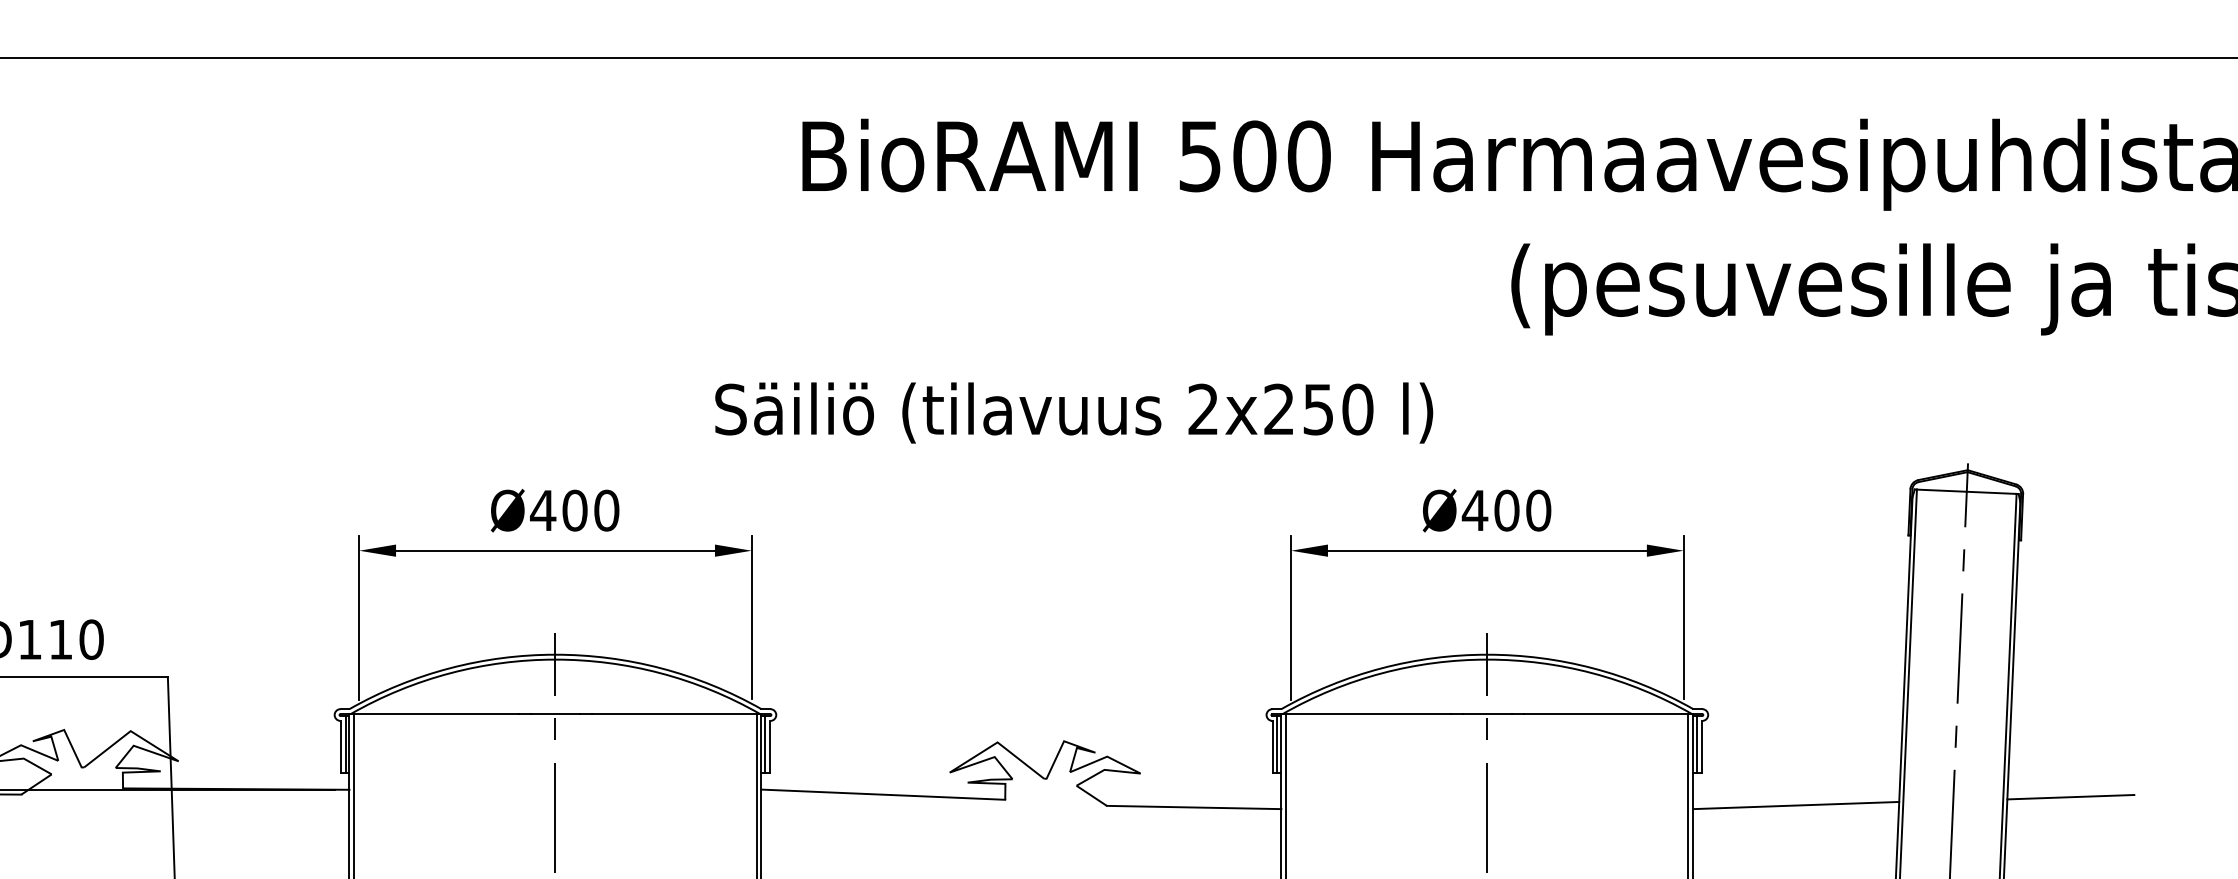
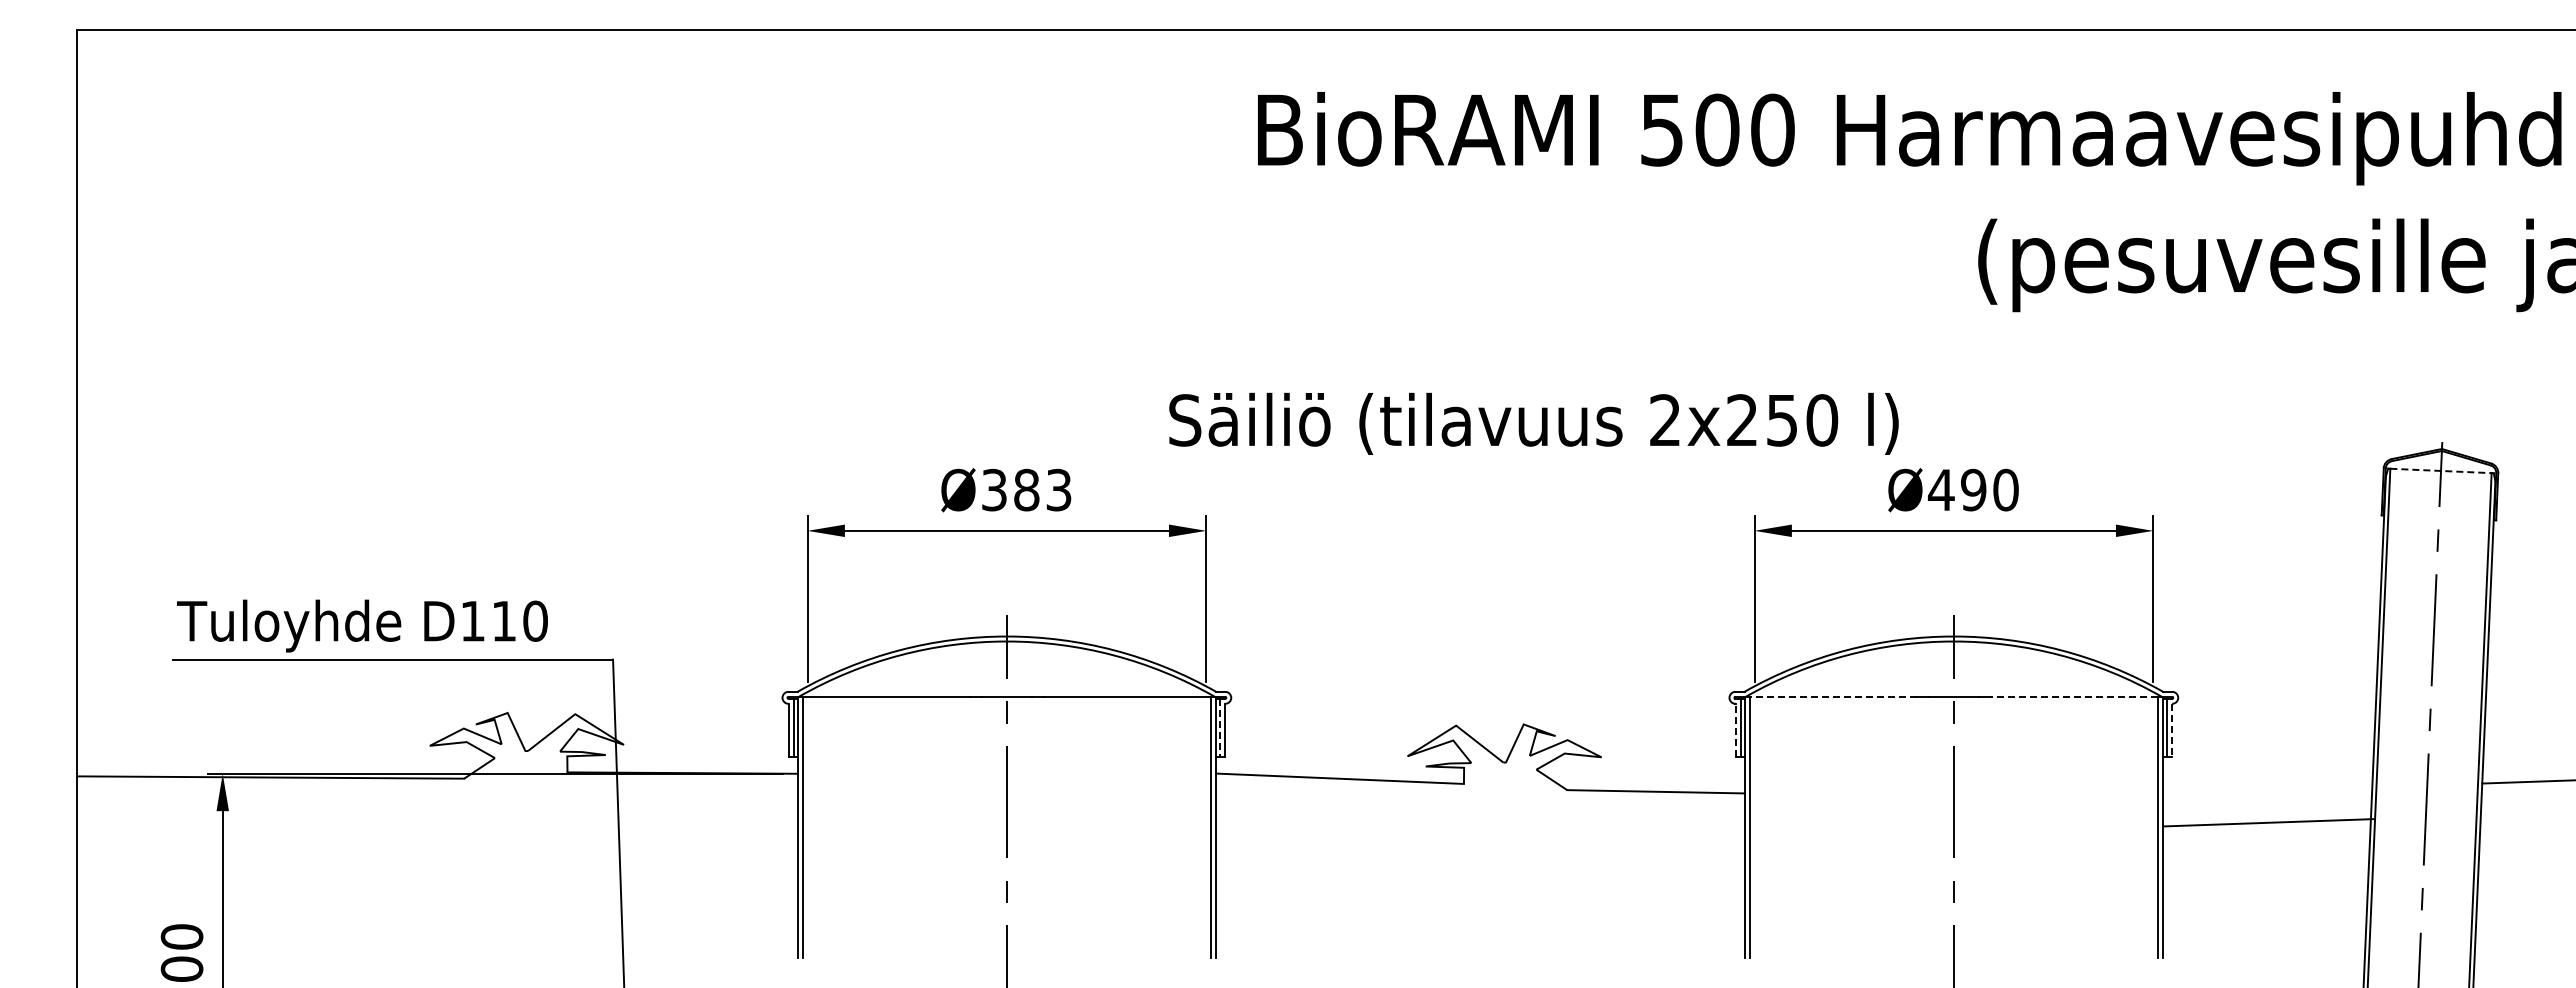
text: (1073, 412) -> (1533, 423), moved
line: (1967, 491) -> (2441, 470), solid -> dashed
text: (574, 510) -> (1026, 489), Ø400 -> Ø383
text: (1506, 511) -> (1973, 490), Ø400 -> Ø490
line: (1368, 713) -> (1833, 696), solid -> dashed
line: (1606, 713) -> (2074, 696), solid -> dashed
line: (765, 744) -> (1220, 727), solid -> dashed
line: (1272, 746) -> (1735, 729), solid -> dashed
line: (1702, 747) -> (2172, 730), solid -> dashed
line: (1796, 805) -> (2268, 822), moved

